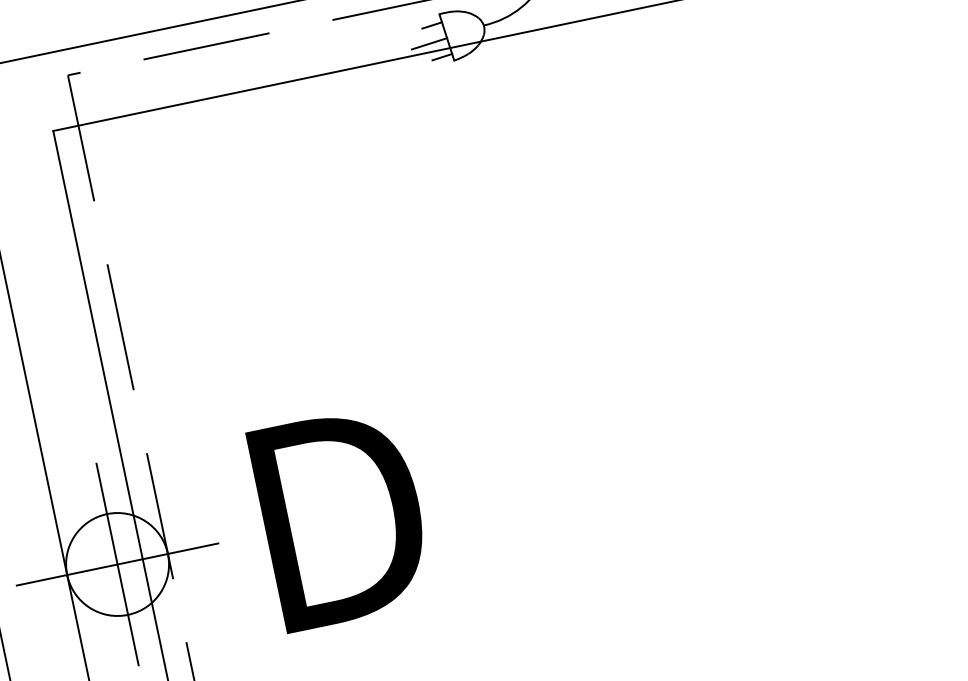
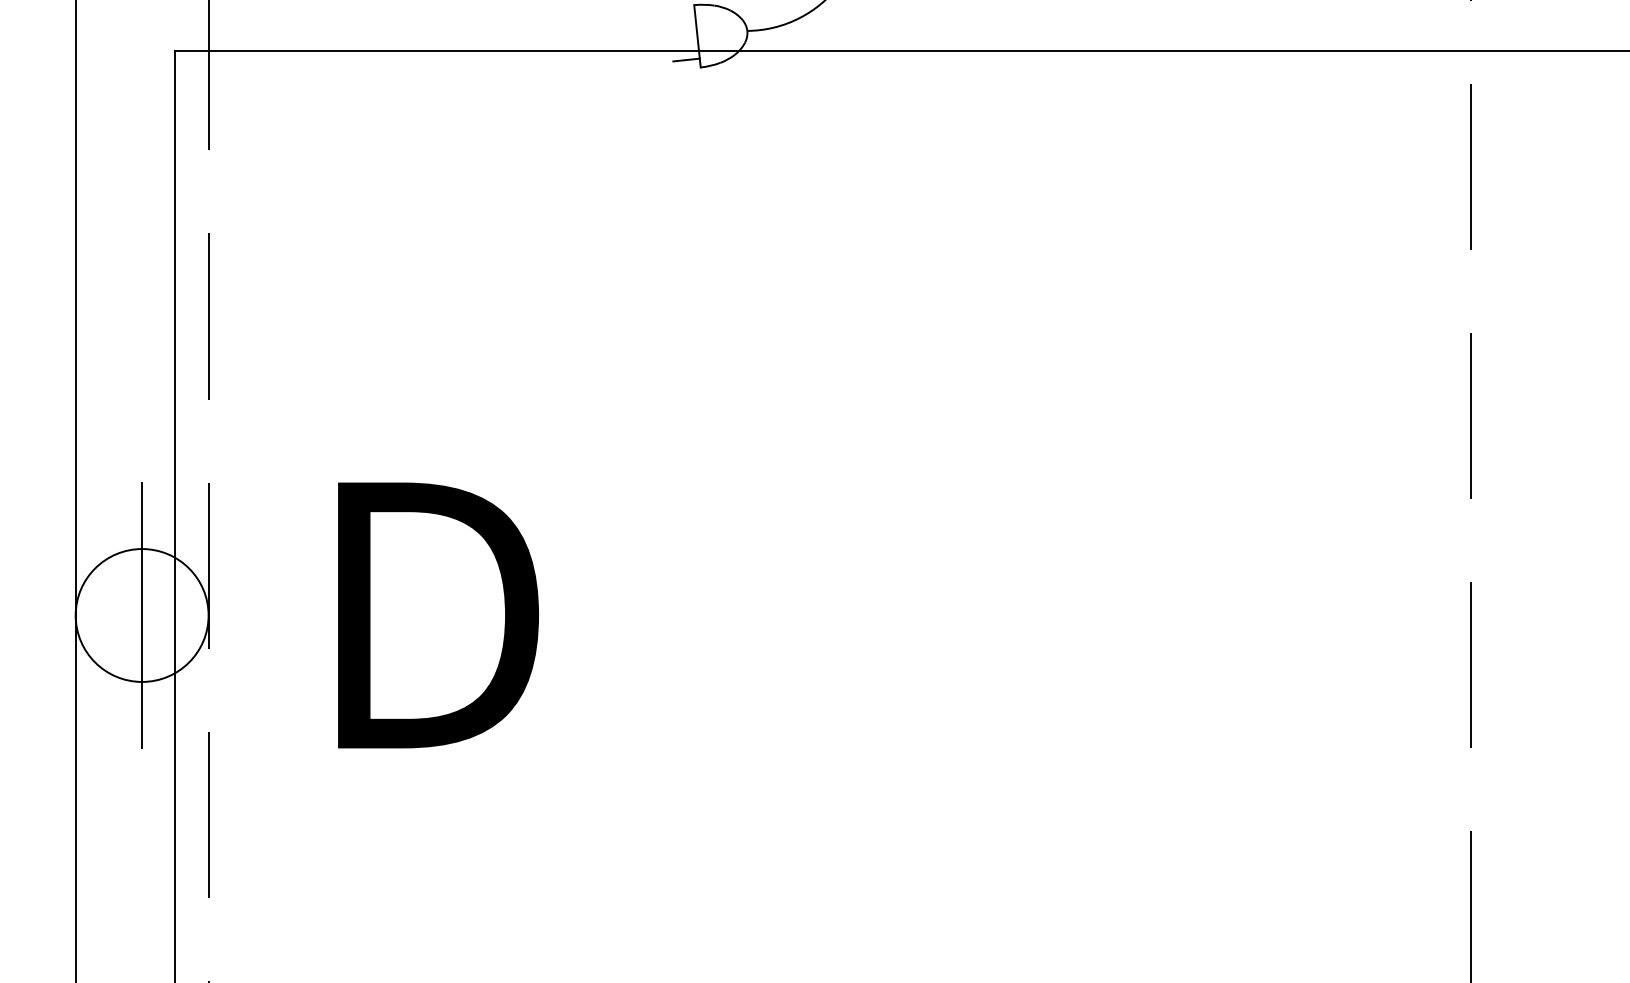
line: (431, 24) -> (681, 16), removed
line: (429, 43) -> (673, 39), removed
line: (117, 564) -> (142, 615), removed

